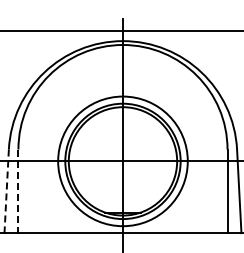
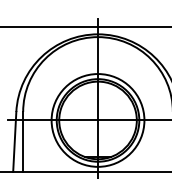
line: (6, 191) -> (14, 142), dashed -> solid
line: (18, 191) -> (23, 142), dashed -> solid

